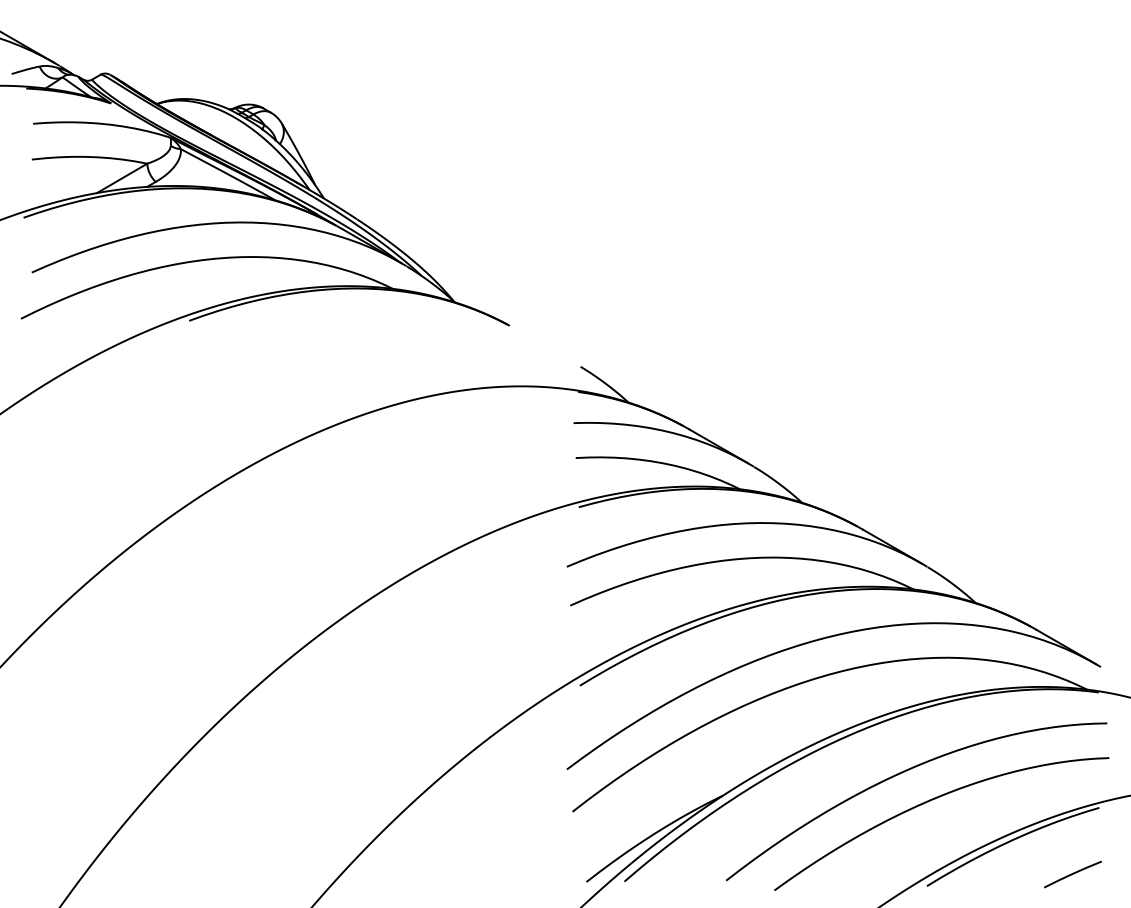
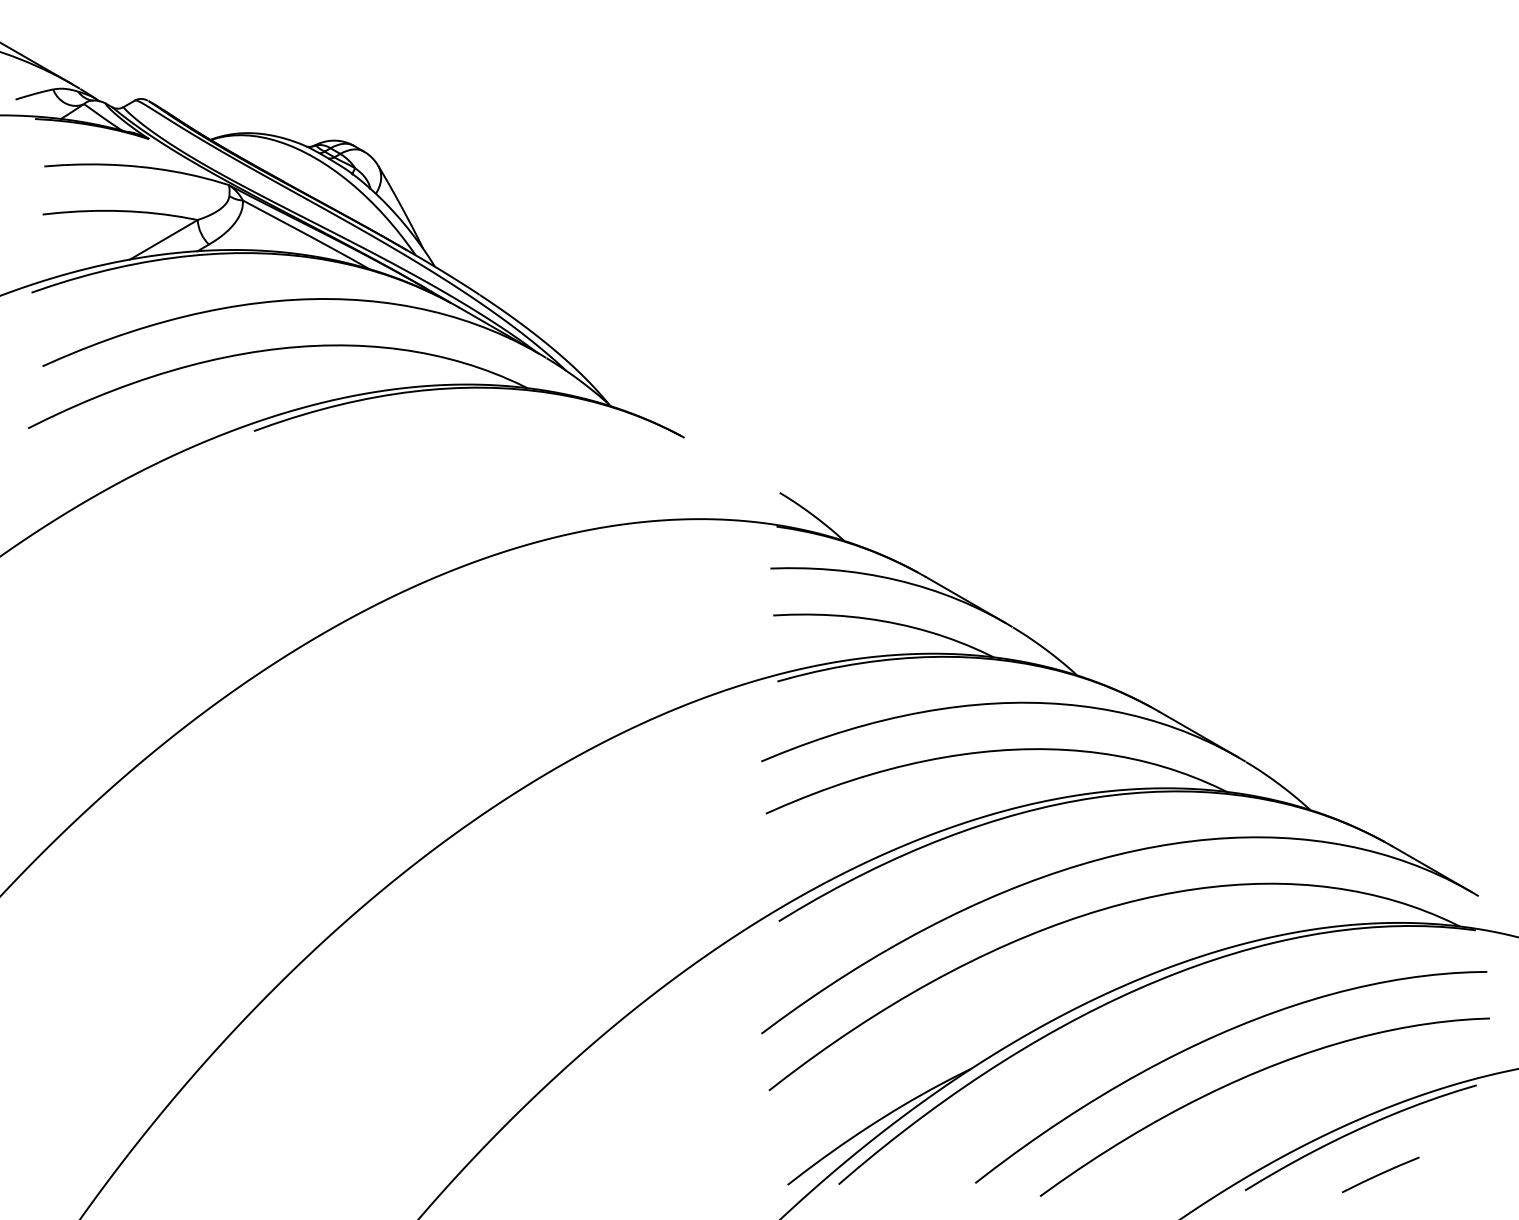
line: (1072, 874) -> (1380, 1174), moved

